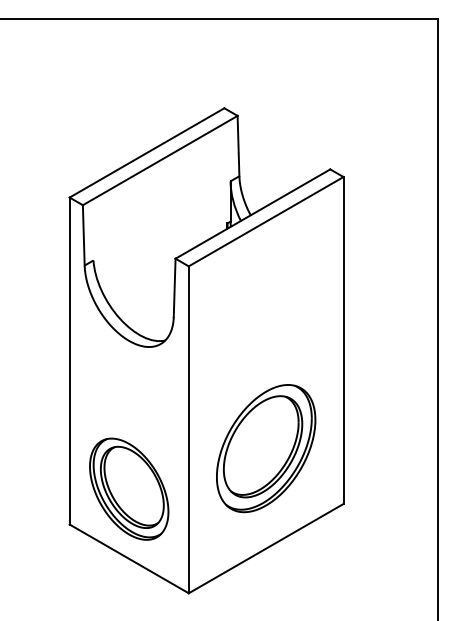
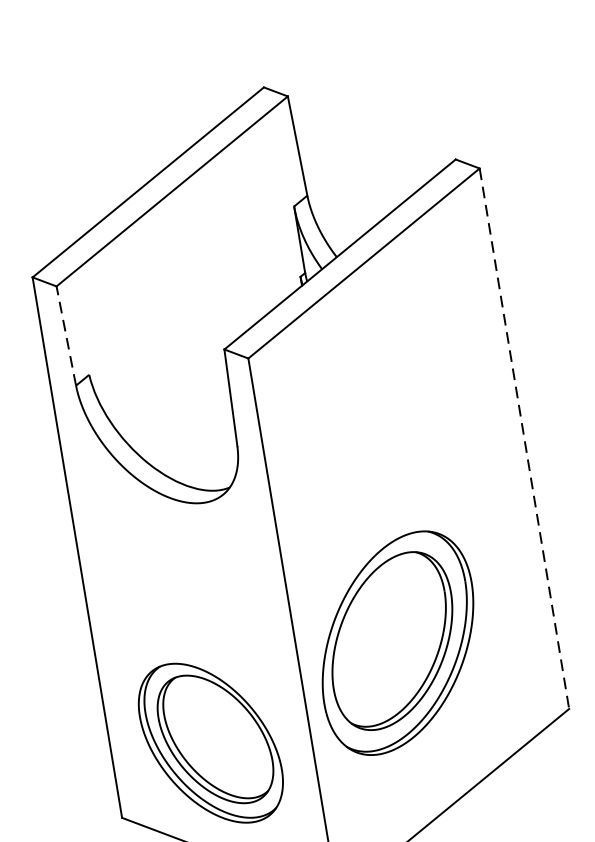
line: (83, 234) -> (65, 334), solid -> dashed
line: (343, 341) -> (524, 440), solid -> dashed
part: (266, 448) -> (398, 642), moved

